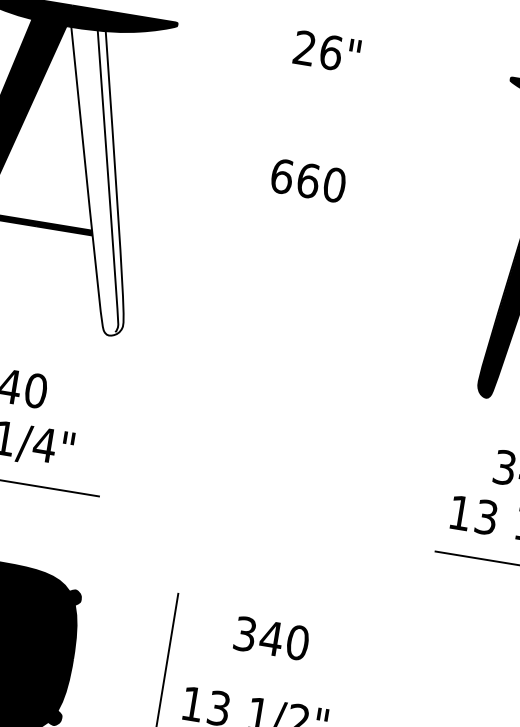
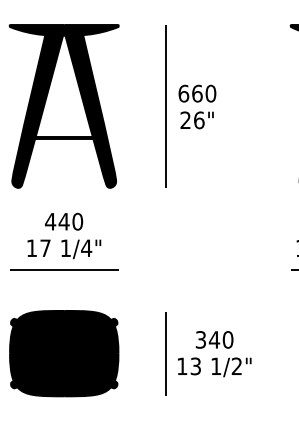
text: (325, 51) -> (196, 120), moved
fill: (95, 181) -> (90, 111), added
line: (242, 195) -> (165, 106), added
text: (271, 637) -> (214, 339), moved

